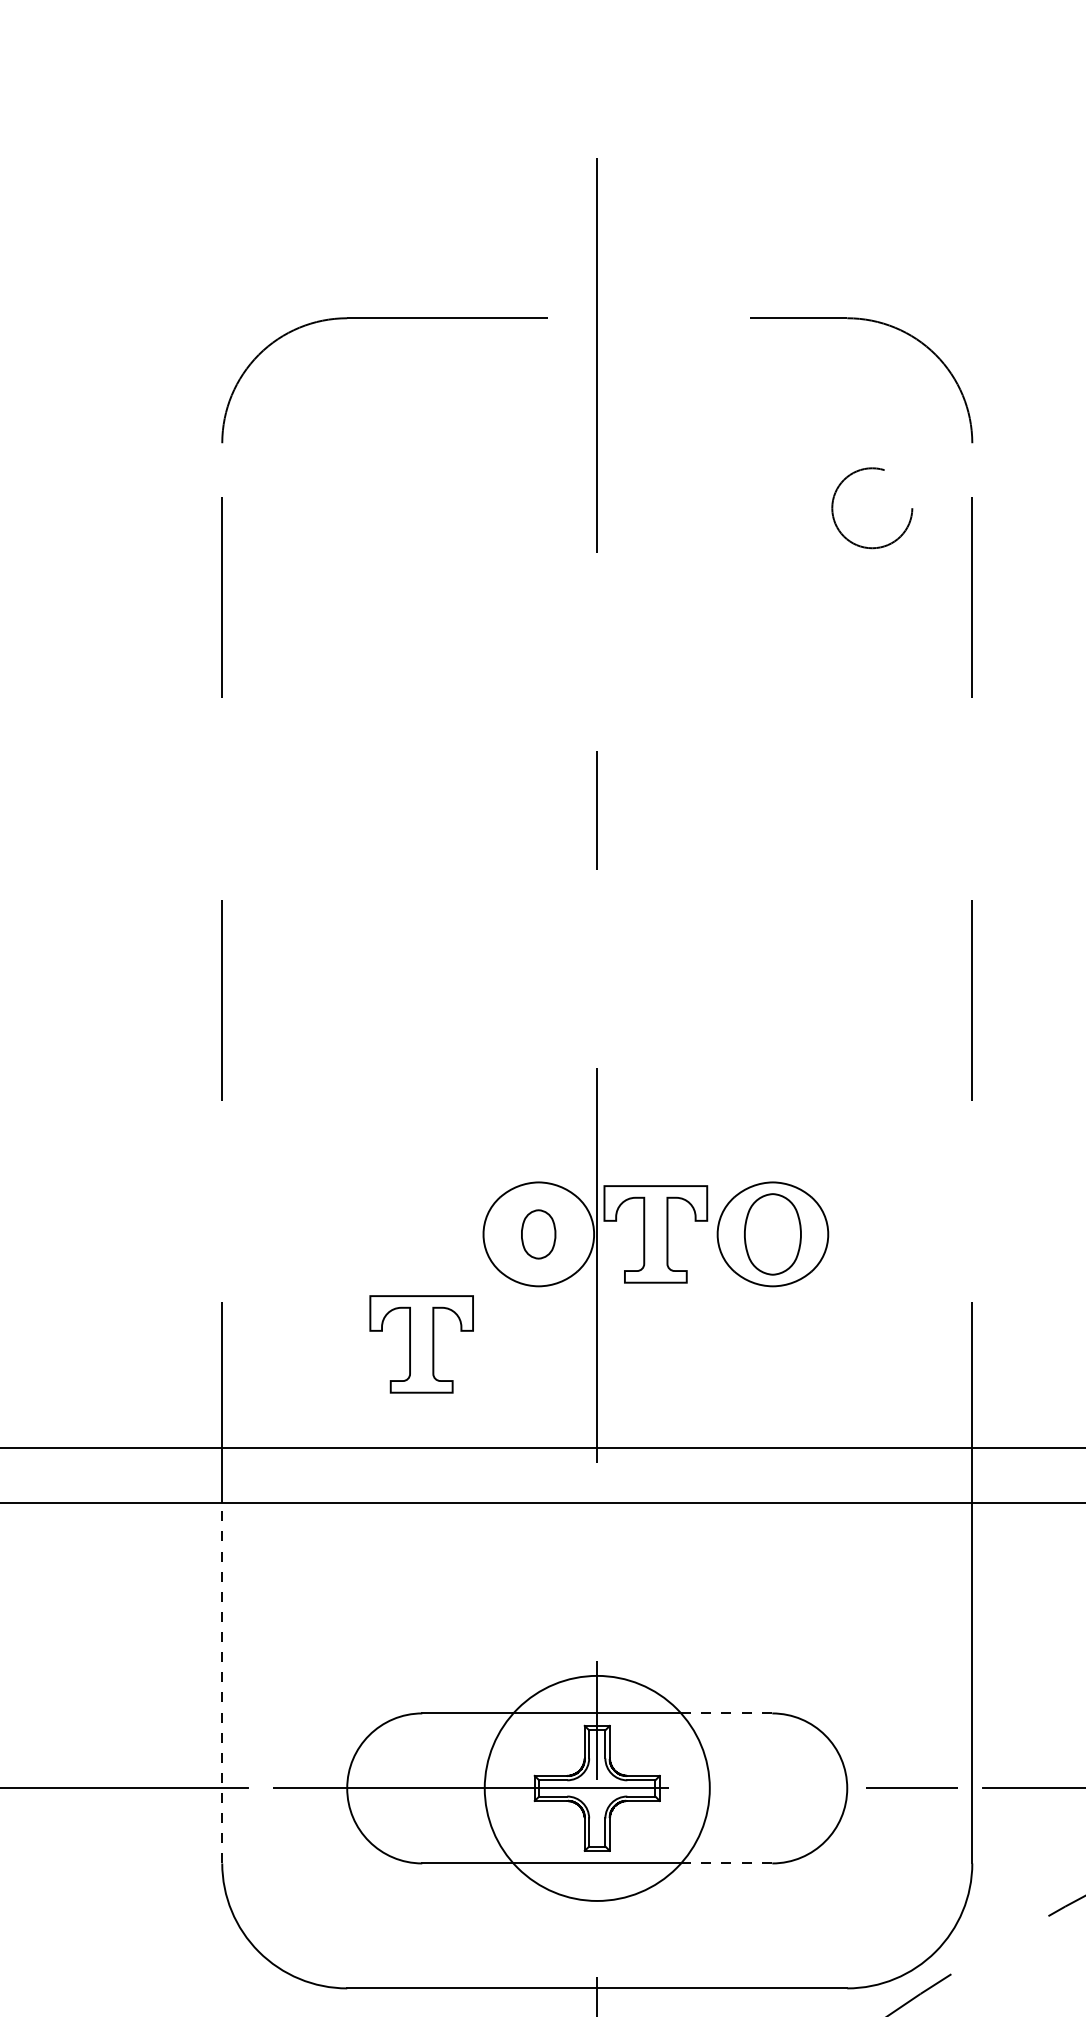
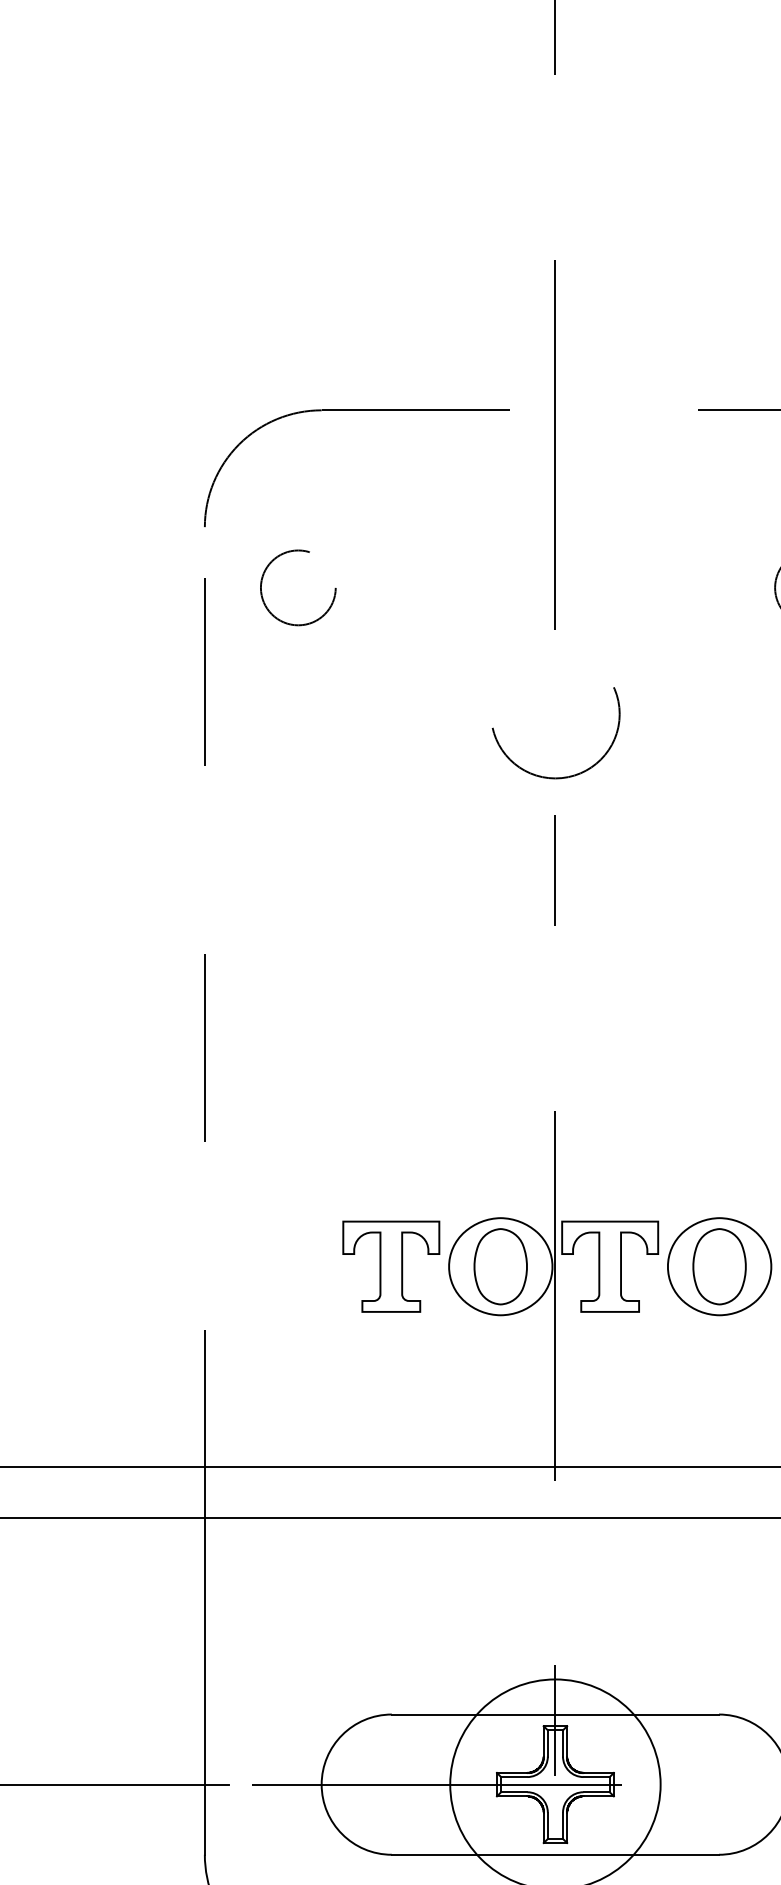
circle: (322, 508) -> (298, 588), added
part: (601, 710) -> (559, 776), added
part: (538, 1234) -> (500, 1266), size x1.67
part: (421, 1344) -> (391, 1266), moved
line: (222, 1682) -> (205, 1685), dashed -> solid
line: (726, 1713) -> (676, 1714), dashed -> solid
line: (726, 1863) -> (676, 1854), dashed -> solid

